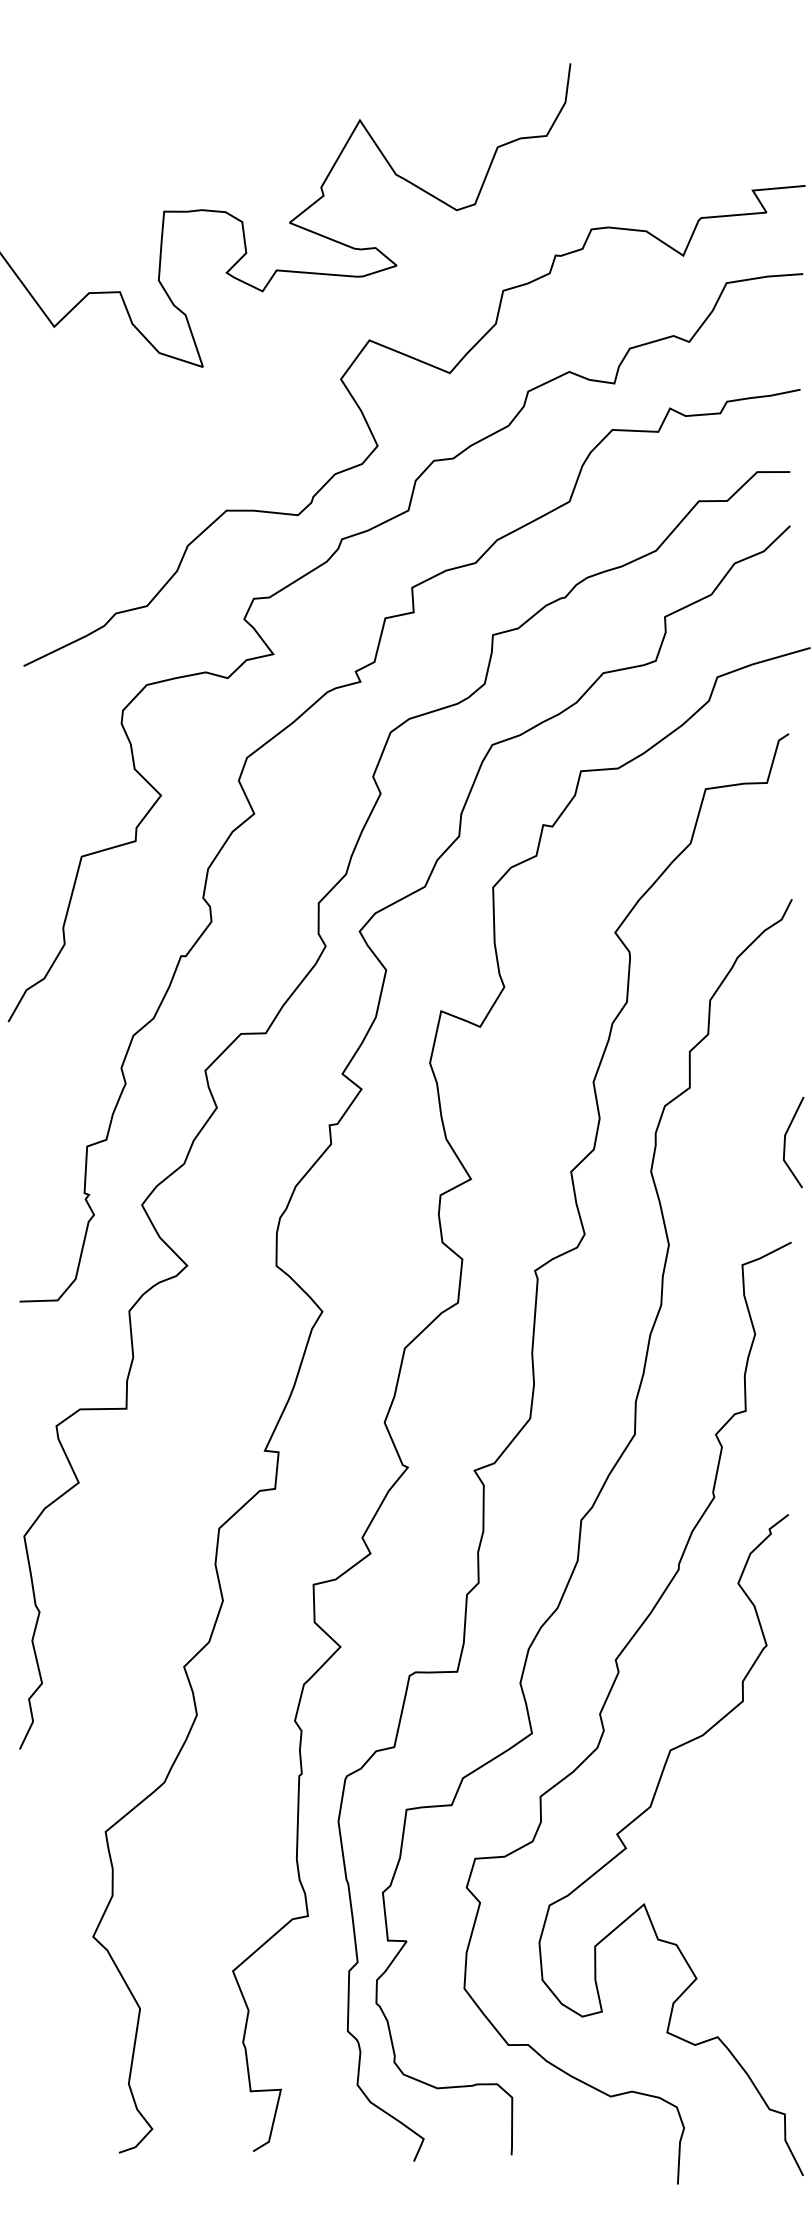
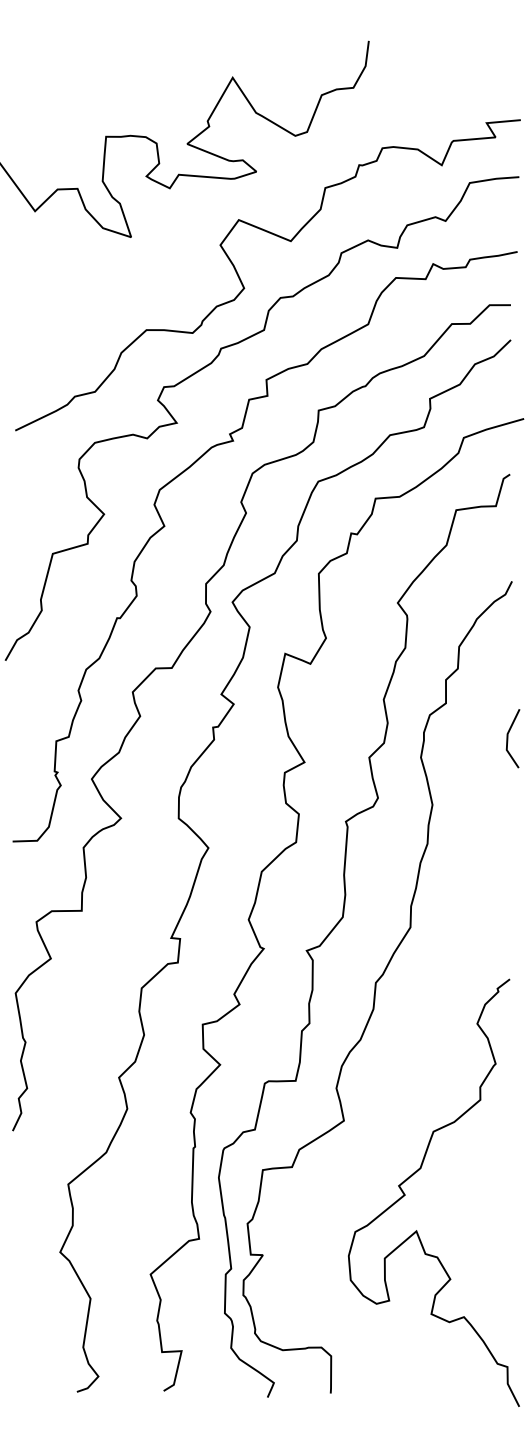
curve: (605, 1706) -> (391, 1103), removed

